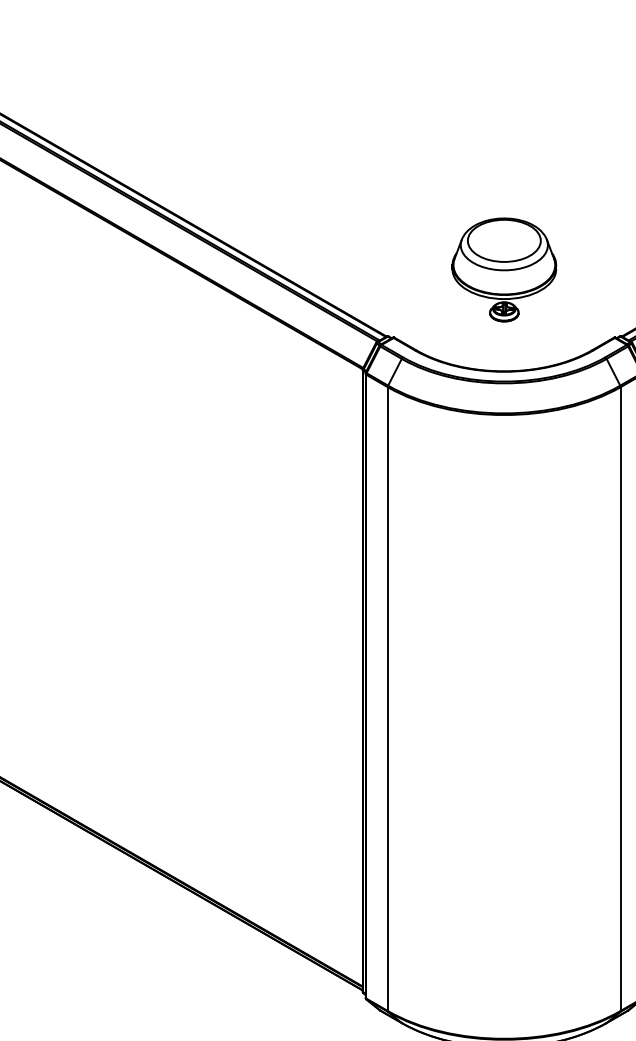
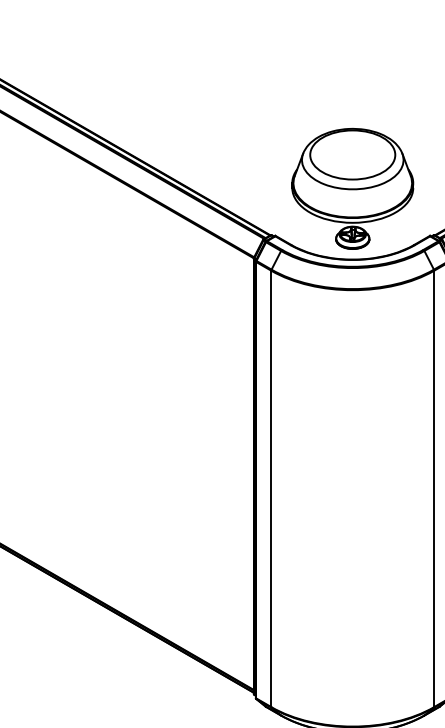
part: (503, 269) -> (352, 188), size x1.67

